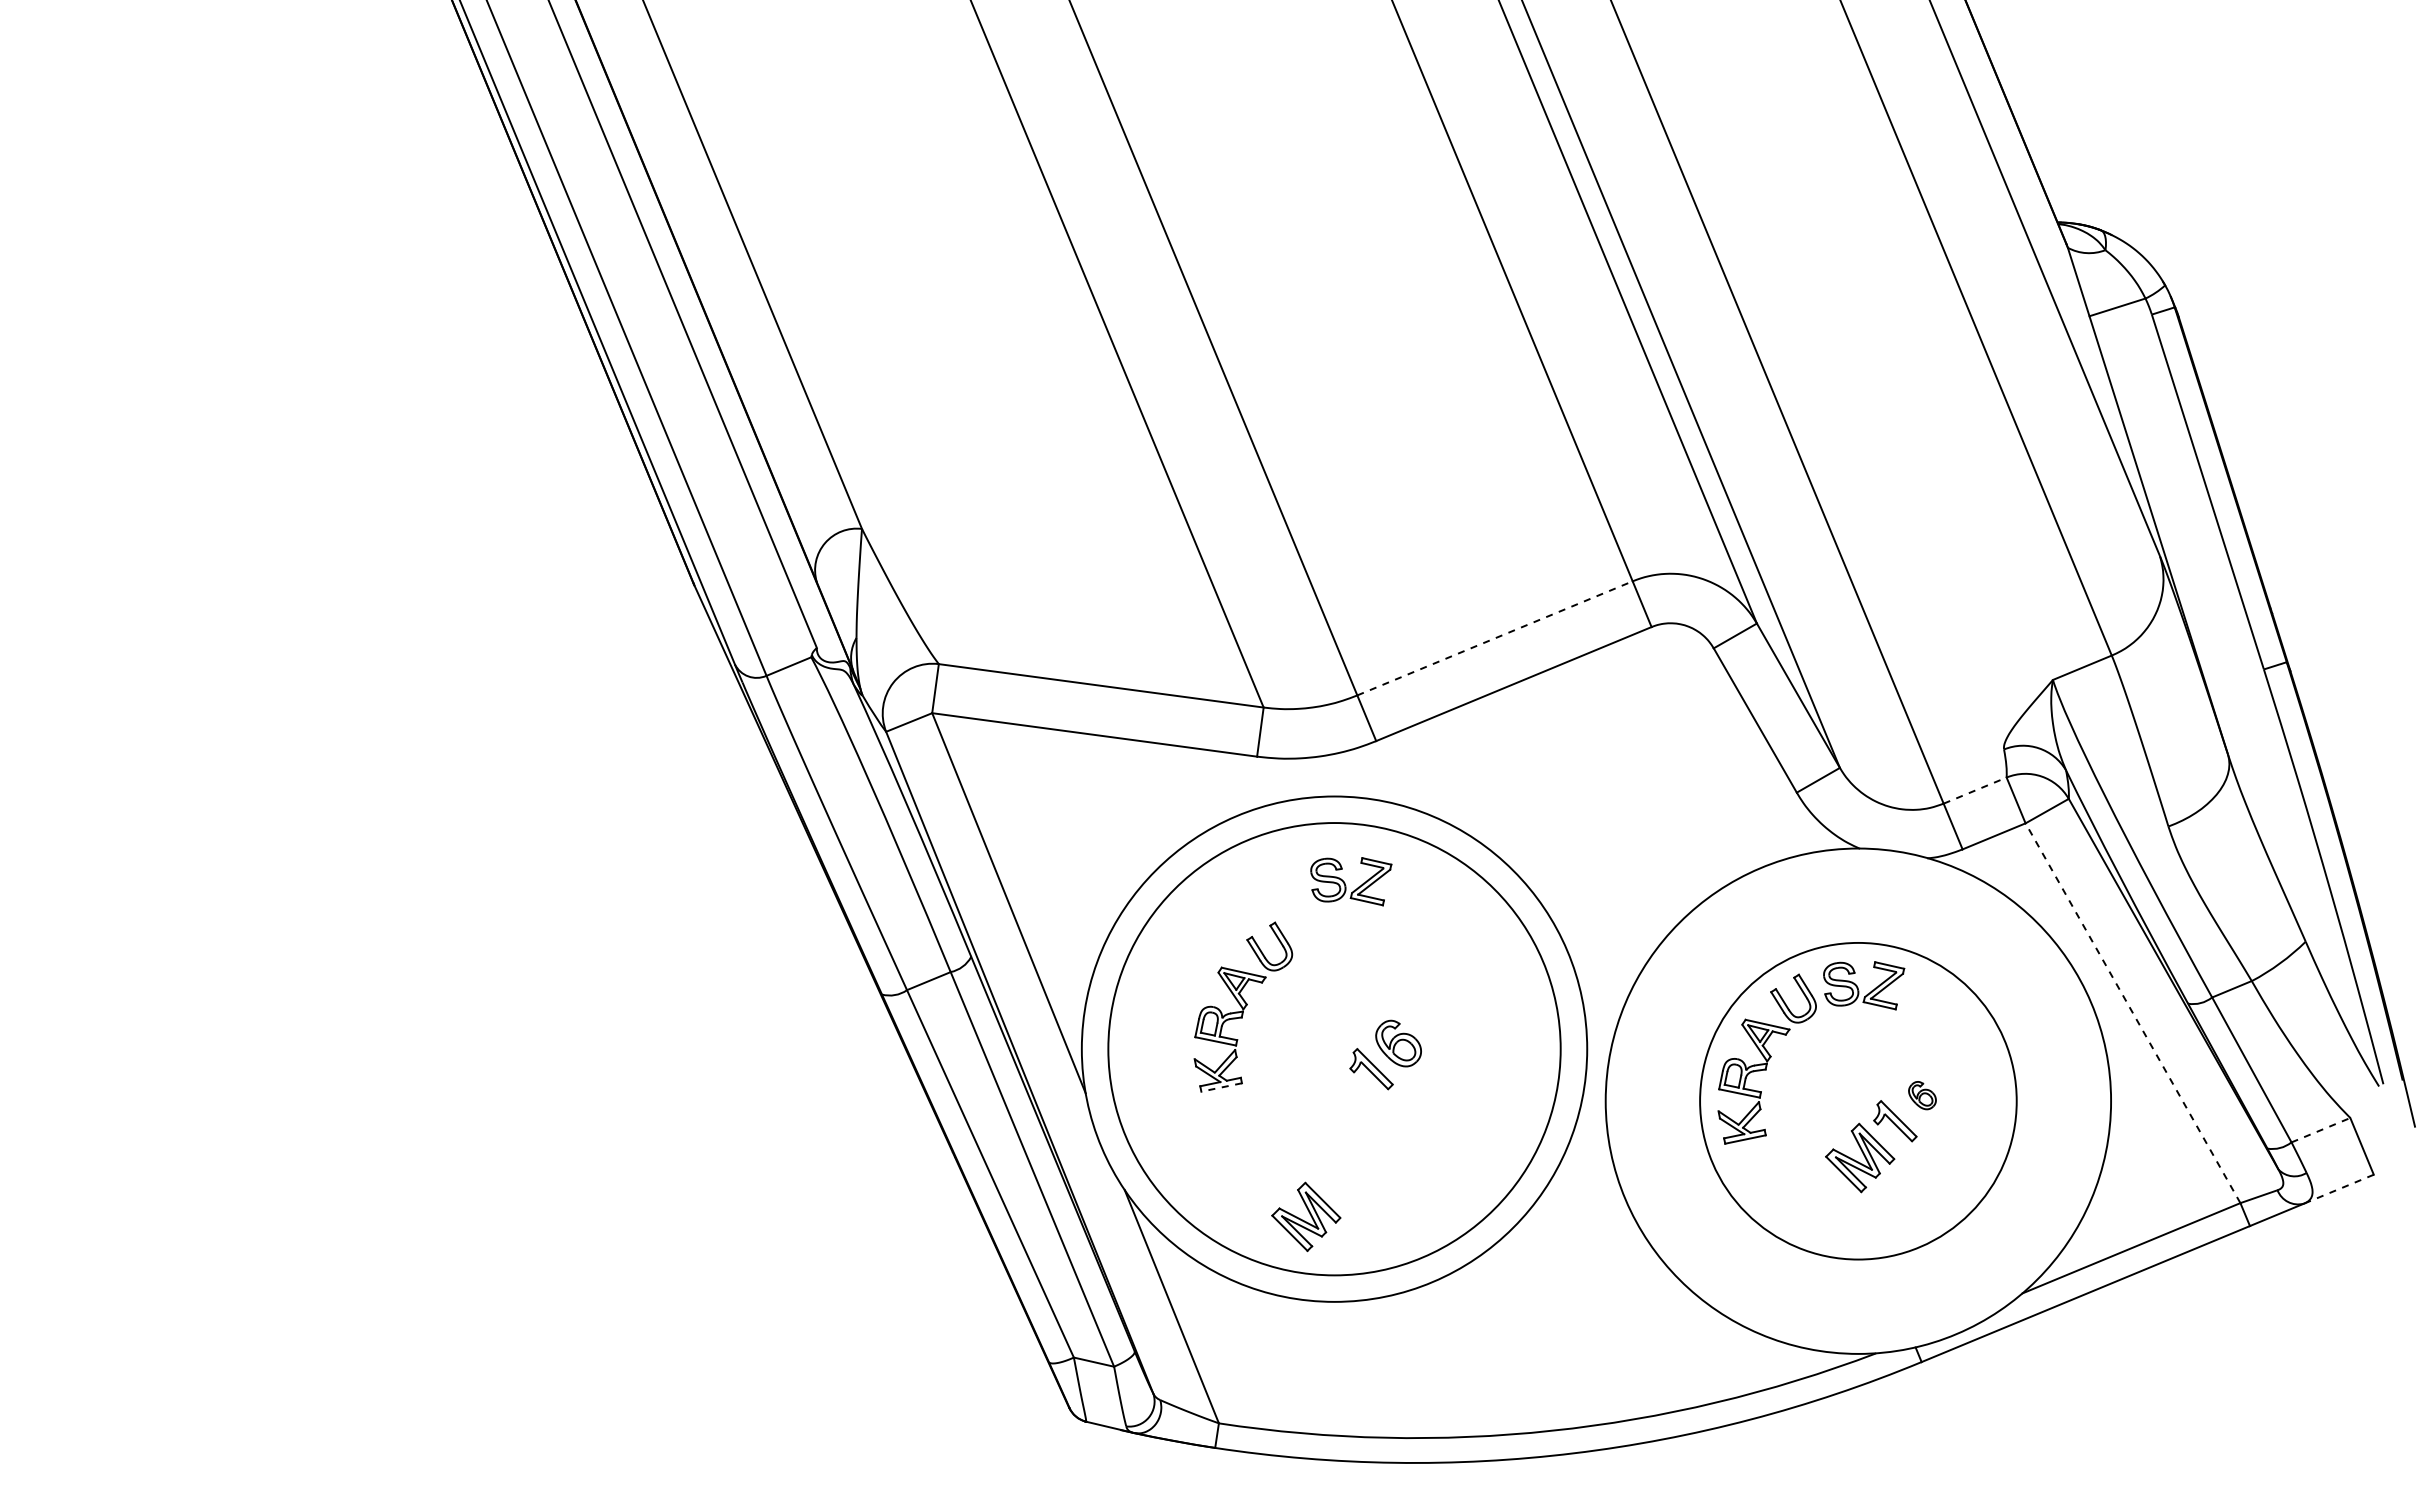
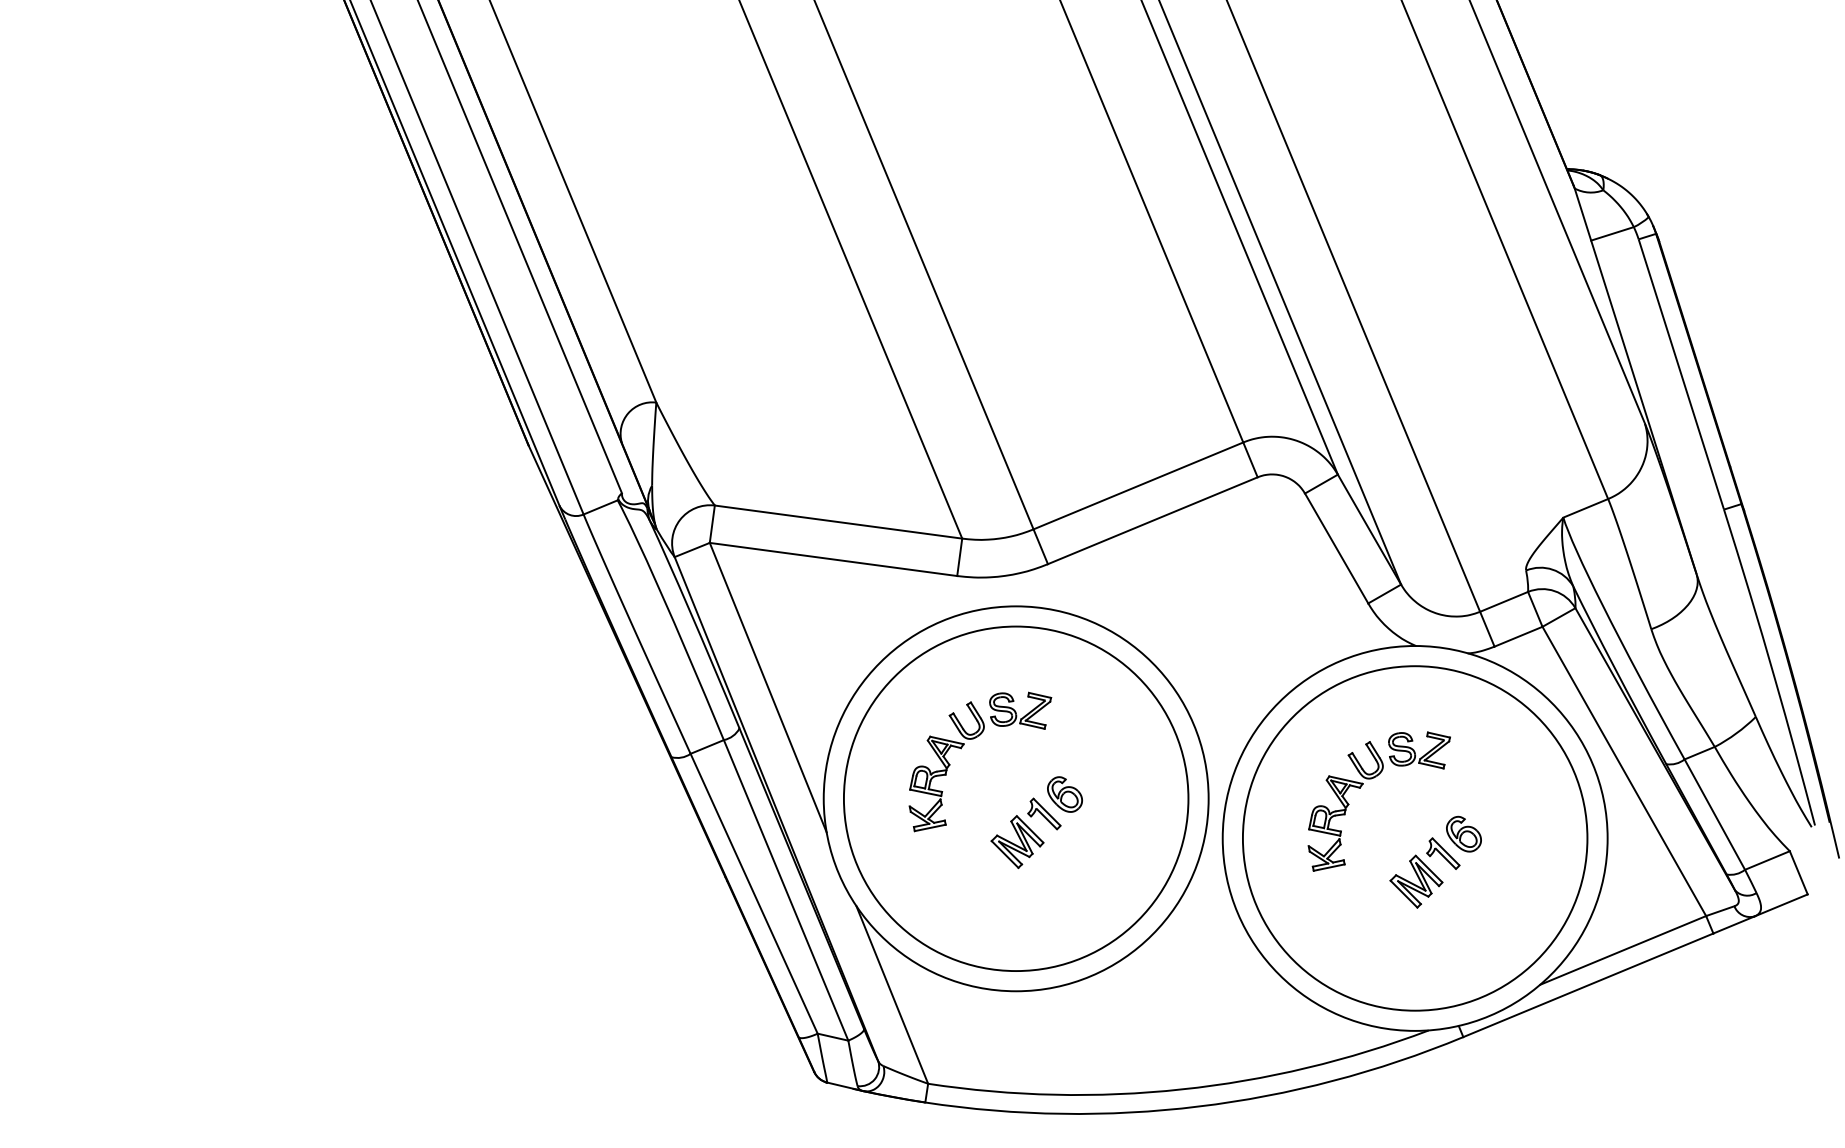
line: (1495, 638) -> (1138, 486), dashed -> solid
line: (1975, 790) -> (1504, 601), dashed -> solid
part: (1345, 883) -> (1016, 712), moved
line: (2132, 1012) -> (1623, 770), dashed -> solid
line: (1221, 1087) -> (930, 827), dashed -> solid
part: (1922, 1095) -> (1463, 834), size x1.67
circle: (1858, 1101) -> (1415, 838), size x1.43
line: (2320, 1130) -> (1767, 860), dashed -> solid
line: (2338, 1189) -> (1780, 905), dashed -> solid
part: (1306, 1216) -> (1017, 841), moved

